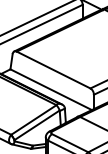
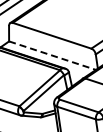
line: (51, 89) -> (52, 55), solid -> dashed

